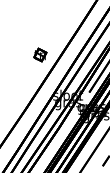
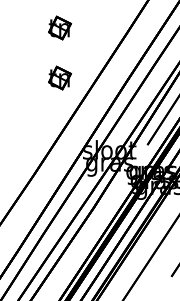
part: (40, 26) -> (60, 27), added

